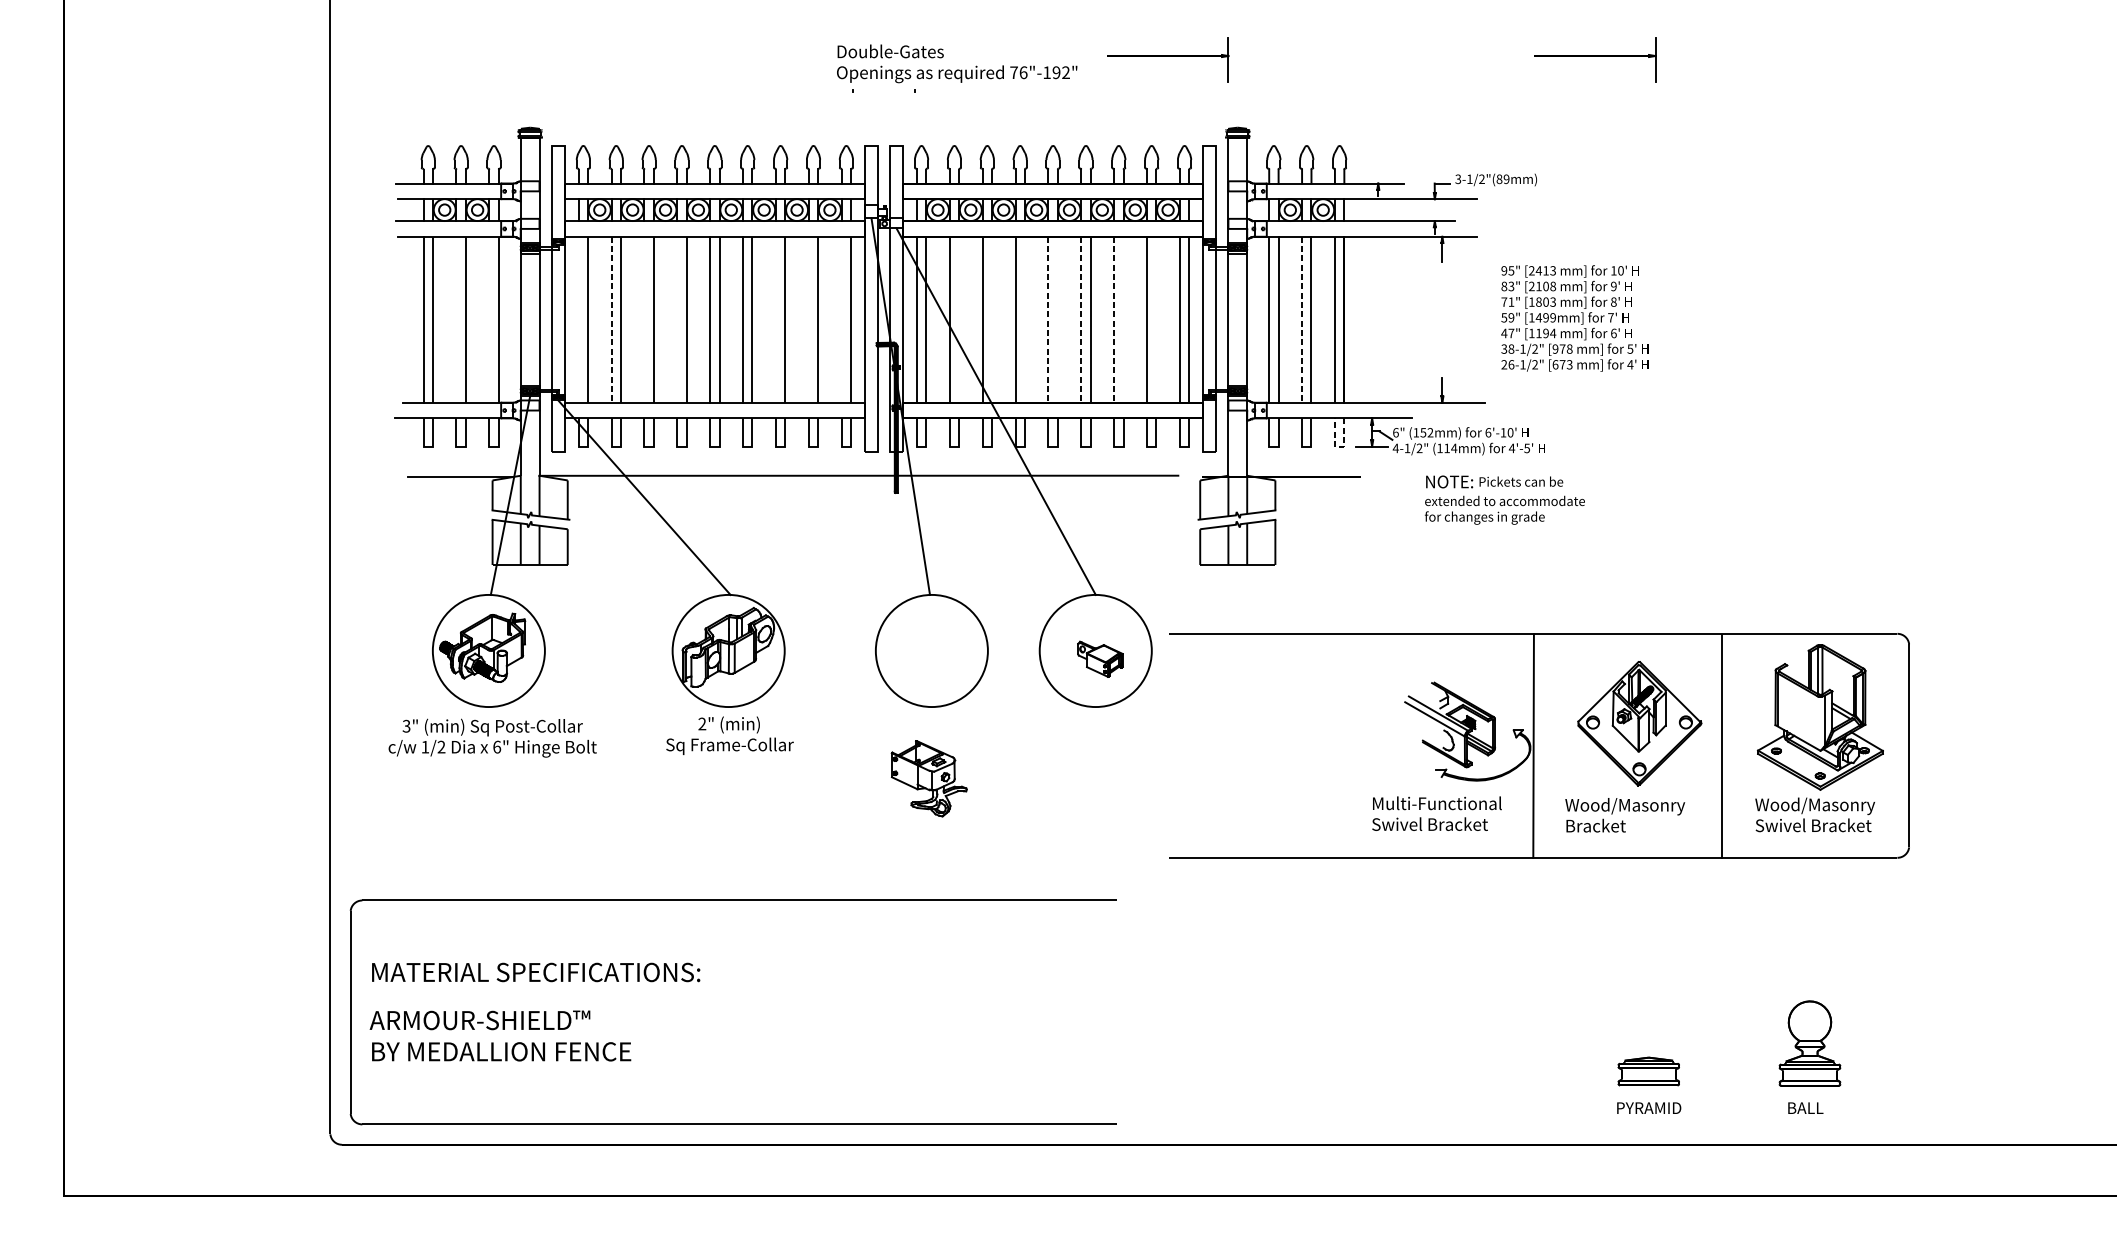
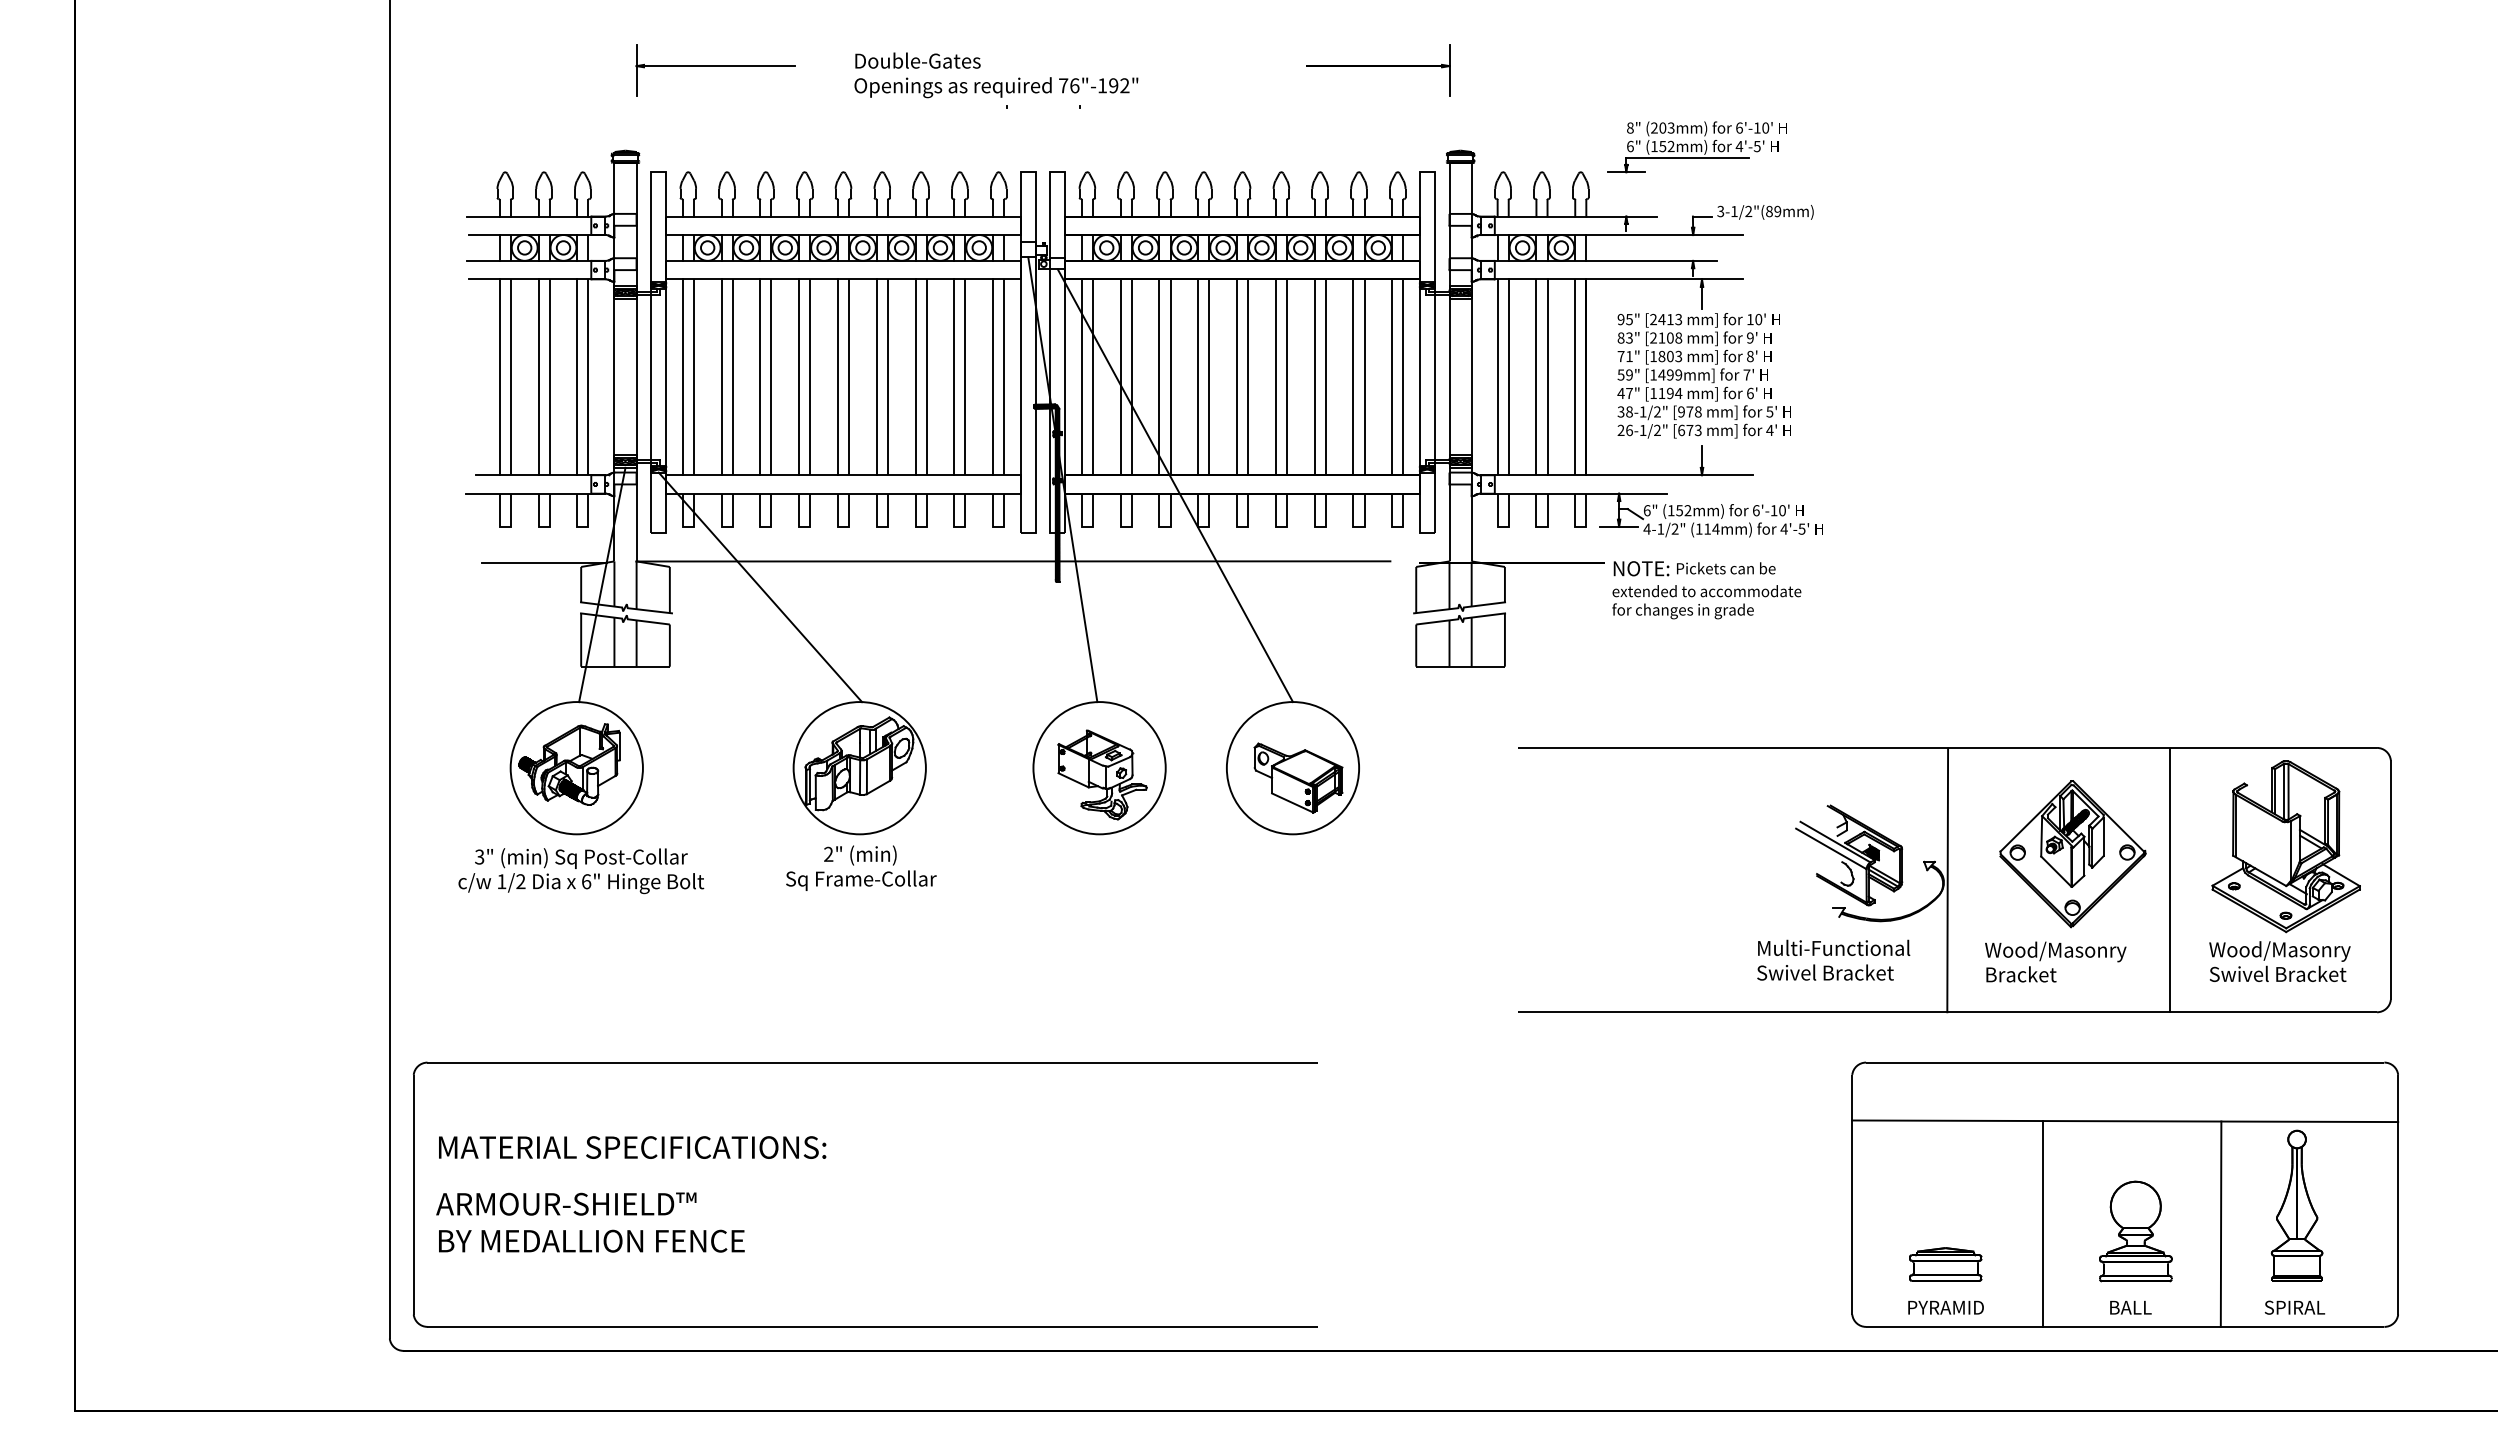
part: (606, 59) -> (715, 70), added
part: (1595, 59) -> (1882, 70), removed
text: (957, 63) -> (996, 75), moved
part: (1437, 125) -> (1696, 147), added
text: (1574, 318) -> (1703, 375), moved
line: (456, 319) -> (538, 377), added
line: (489, 319) -> (577, 377), added
line: (578, 319) -> (682, 377), added
line: (611, 319) -> (721, 377), dashed -> solid
line: (644, 319) -> (760, 377), added
line: (677, 319) -> (799, 377), added
line: (775, 319) -> (915, 377), added
line: (808, 319) -> (954, 377), added
line: (841, 319) -> (993, 377), added
line: (958, 319) -> (1131, 377), added
line: (991, 319) -> (1170, 377), added
line: (1025, 319) -> (1209, 377), added
line: (1048, 319) -> (1237, 377), dashed -> solid
line: (1058, 319) -> (1248, 377), added
line: (1080, 319) -> (1275, 377), dashed -> solid
line: (1114, 319) -> (1314, 377), dashed -> solid
line: (1123, 319) -> (1325, 377), added
line: (1156, 319) -> (1364, 377), added
line: (1302, 319) -> (1536, 377), dashed -> solid
line: (1339, 447) -> (1580, 527), dashed -> solid
text: (1504, 500) -> (1706, 590), moved
part: (1100, 658) -> (1298, 777), size x1.67
part: (1539, 746) -> (1954, 880), moved
part: (929, 778) -> (1102, 774), moved
part: (1801, 1012) -> (2125, 1194), added

